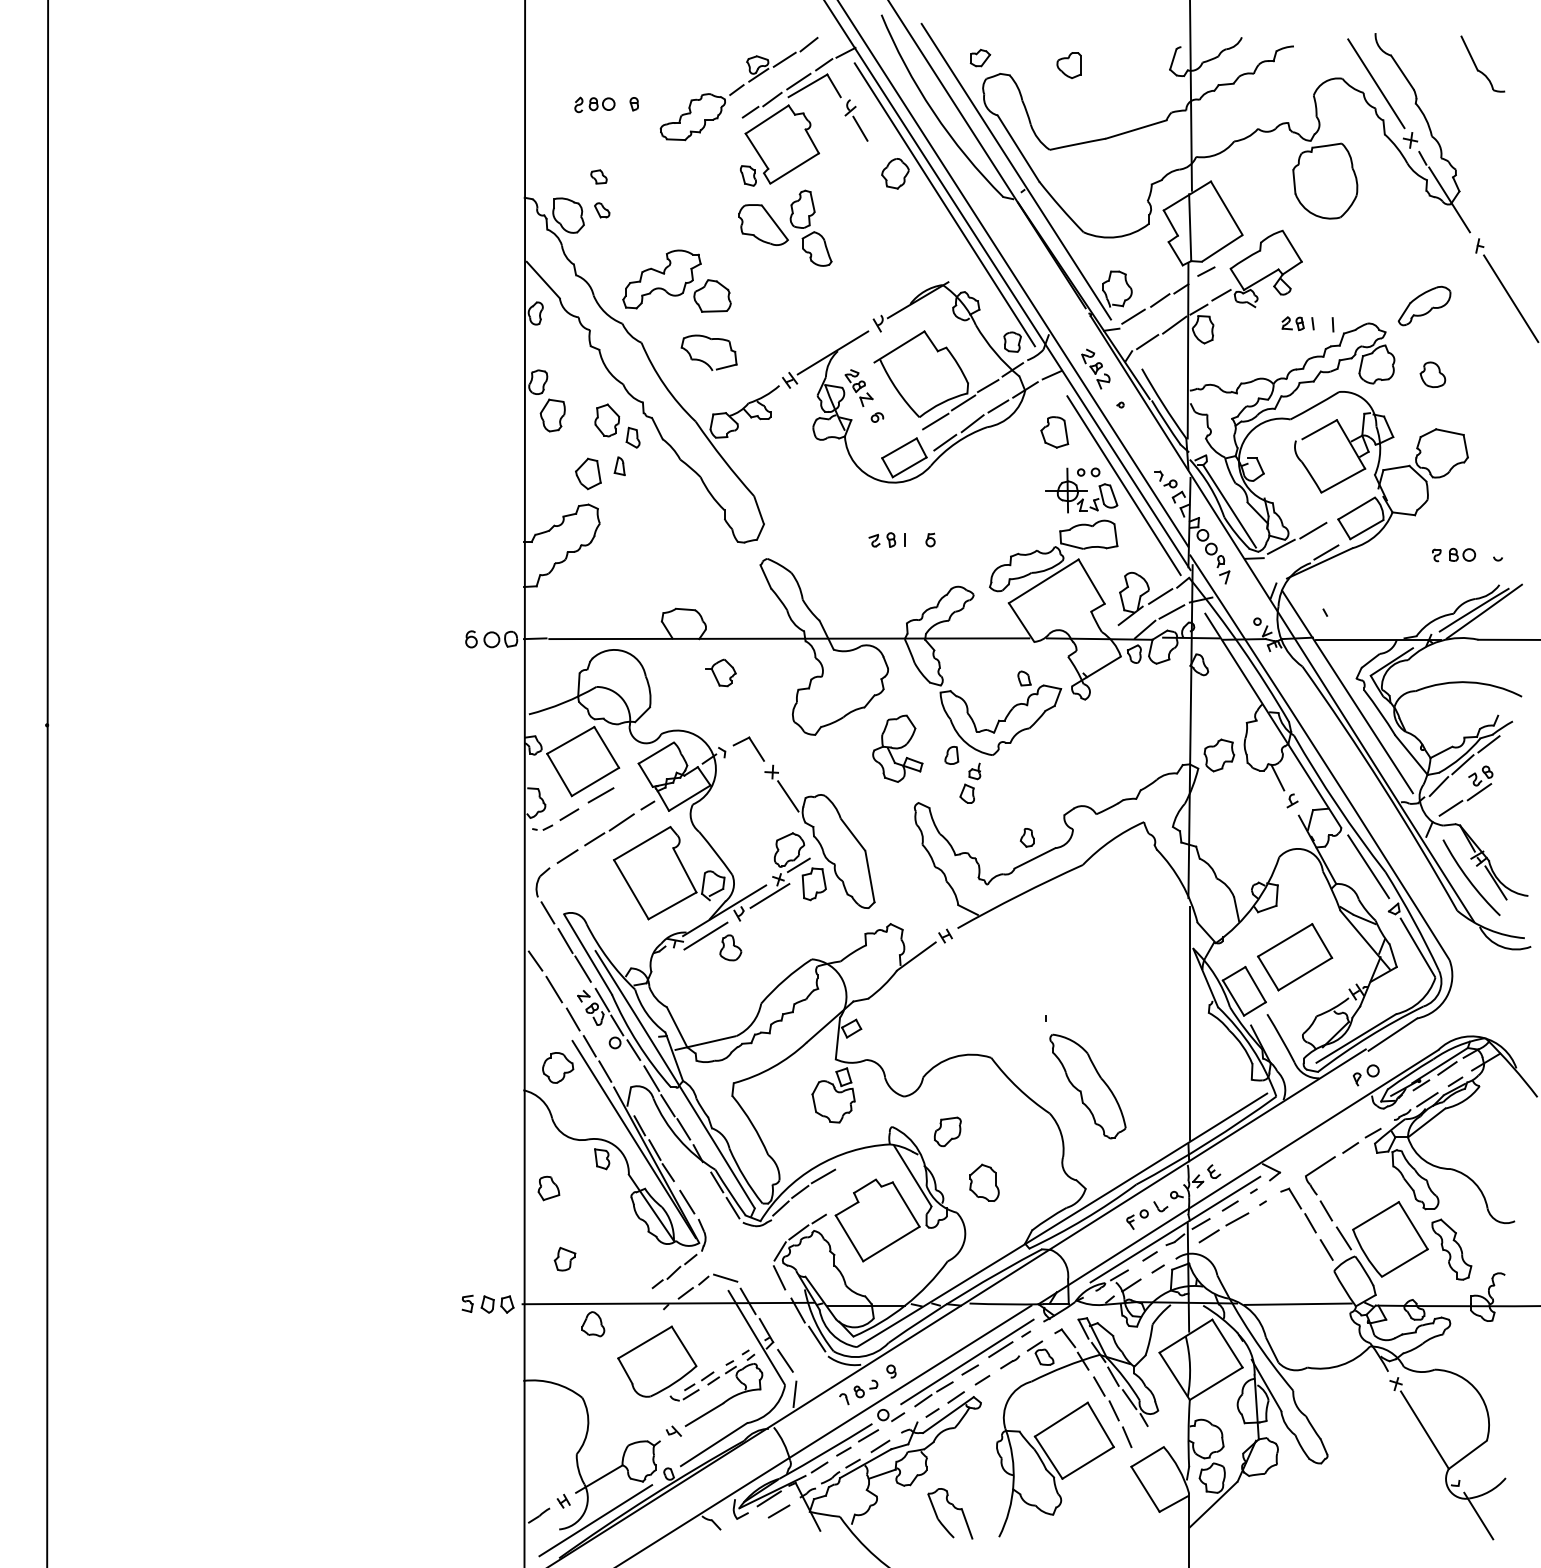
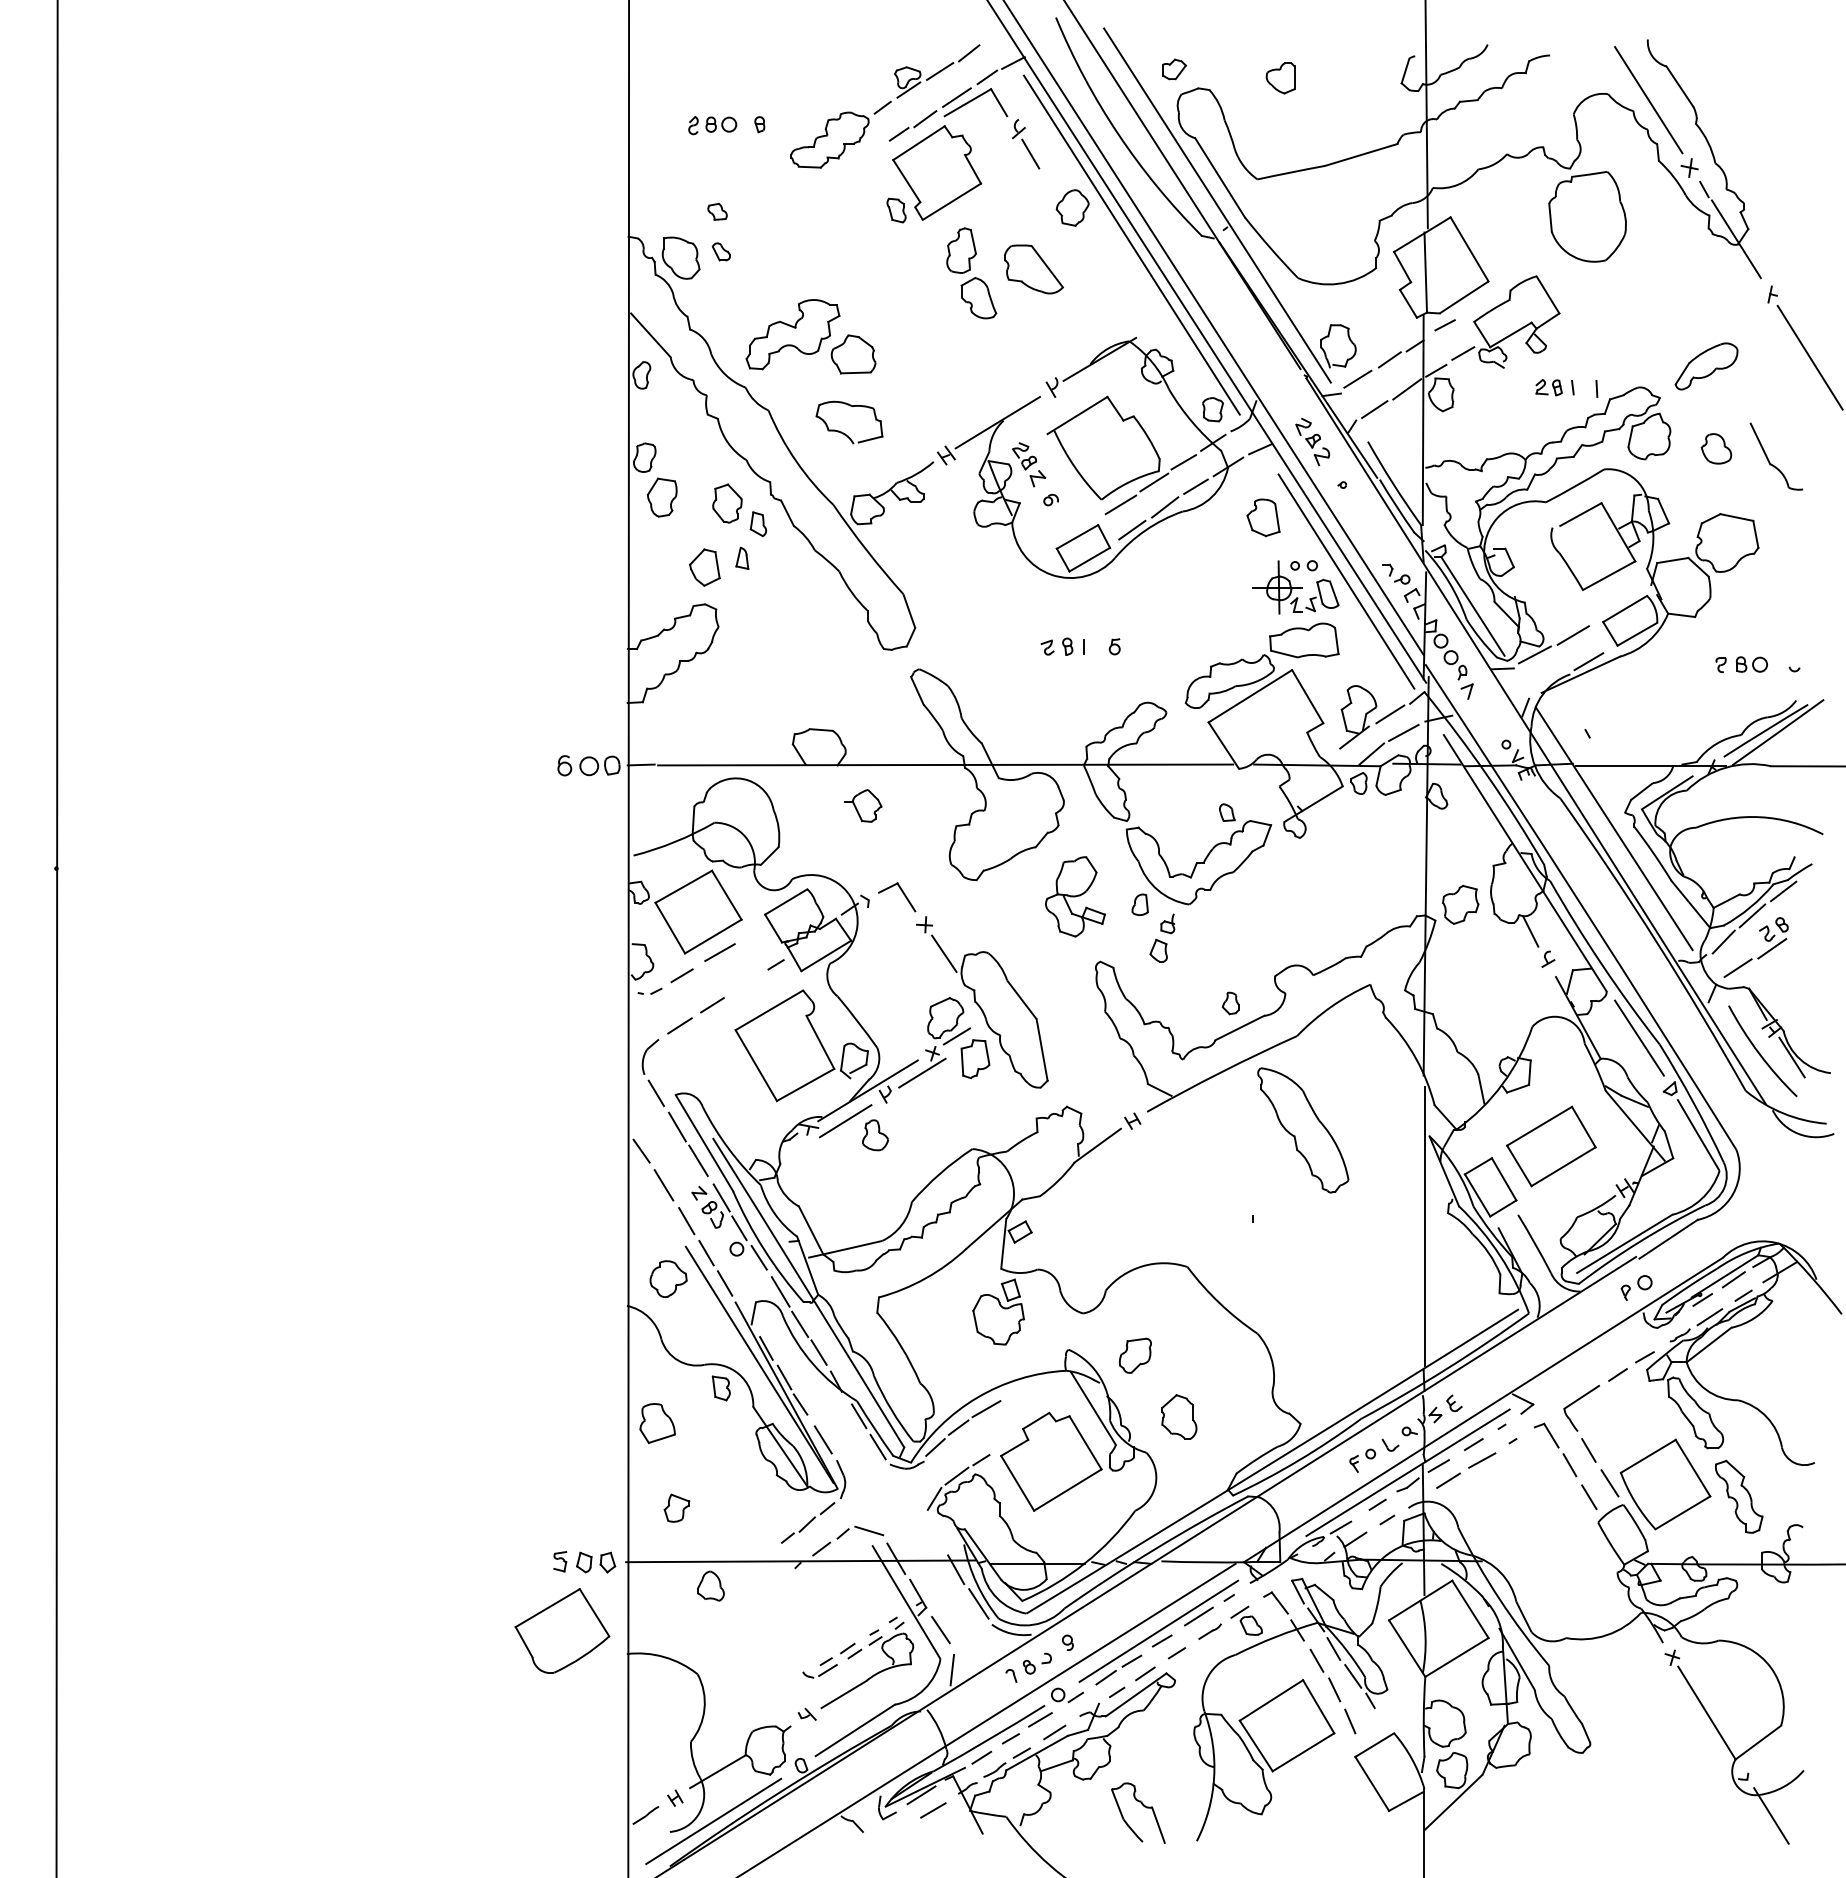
part: (1477, 67) -> (1769, 460), moved
part: (763, 225) -> (1033, 269), moved
line: (621, 821) -> (744, 984), removed
part: (1088, 1086) -> (1303, 1130), moved
part: (548, 1188) -> (657, 1423), size x1.4
line: (779, 1277) -> (933, 1530), removed
line: (1298, 1304) -> (1555, 1562), removed
part: (657, 1361) -> (562, 1630), moved

